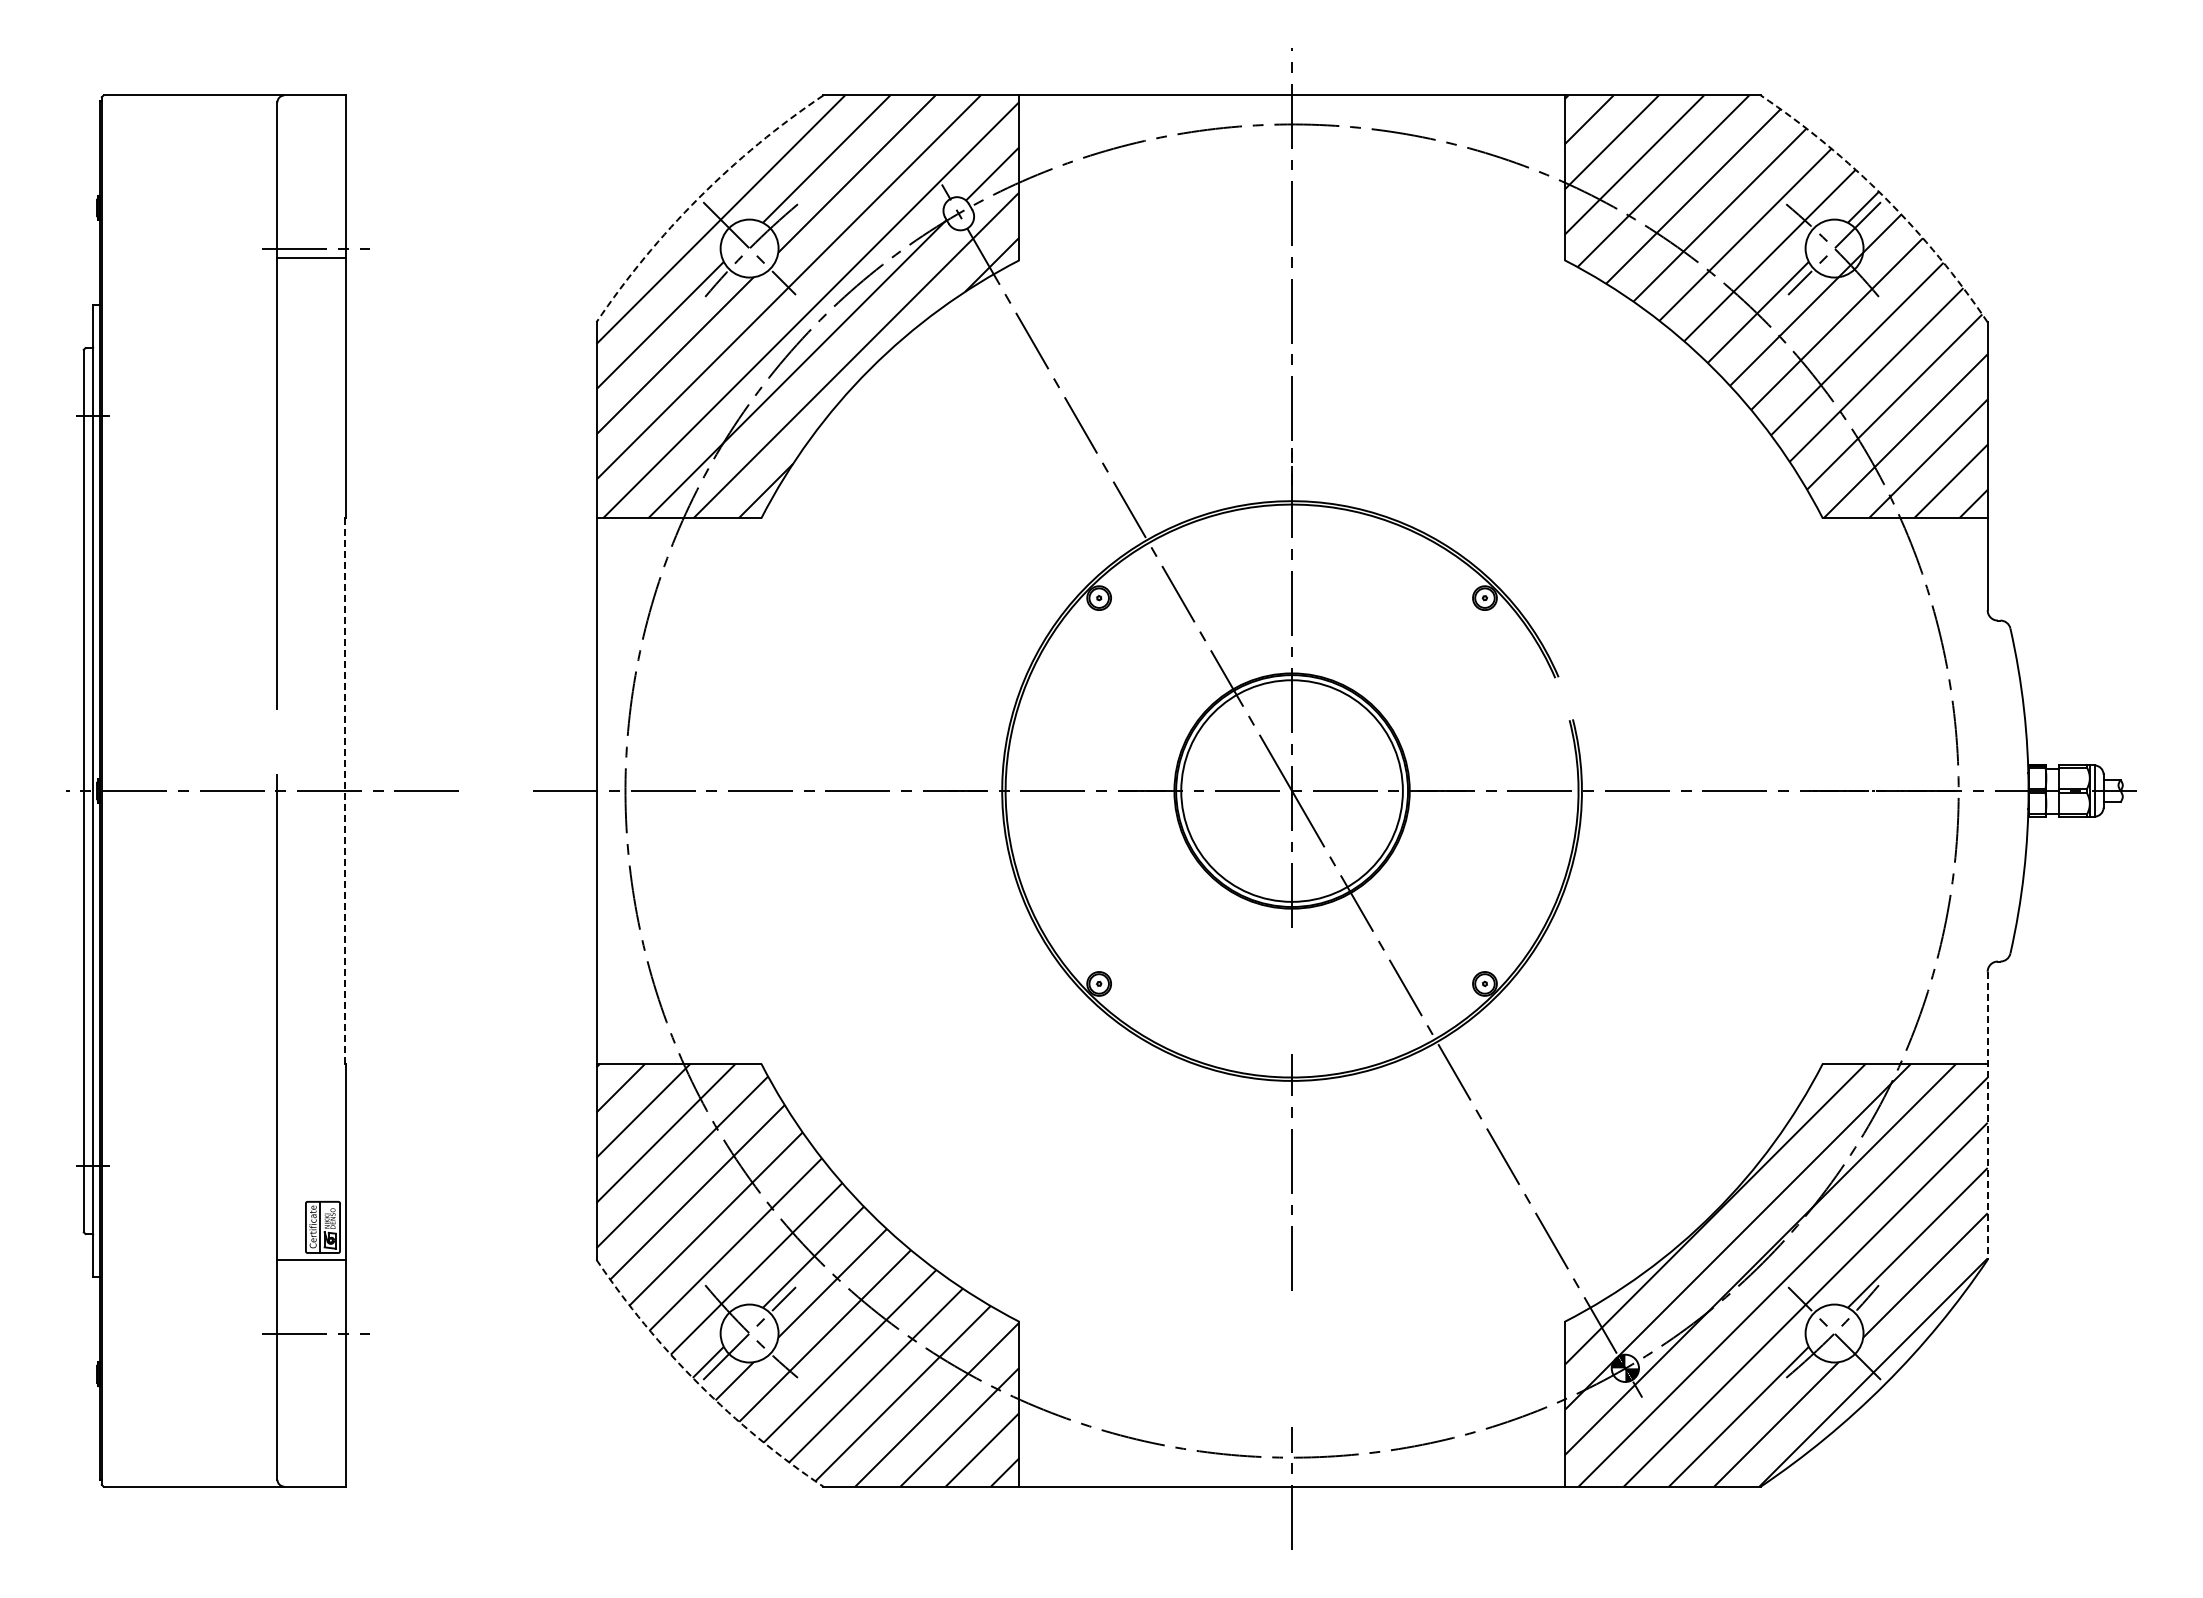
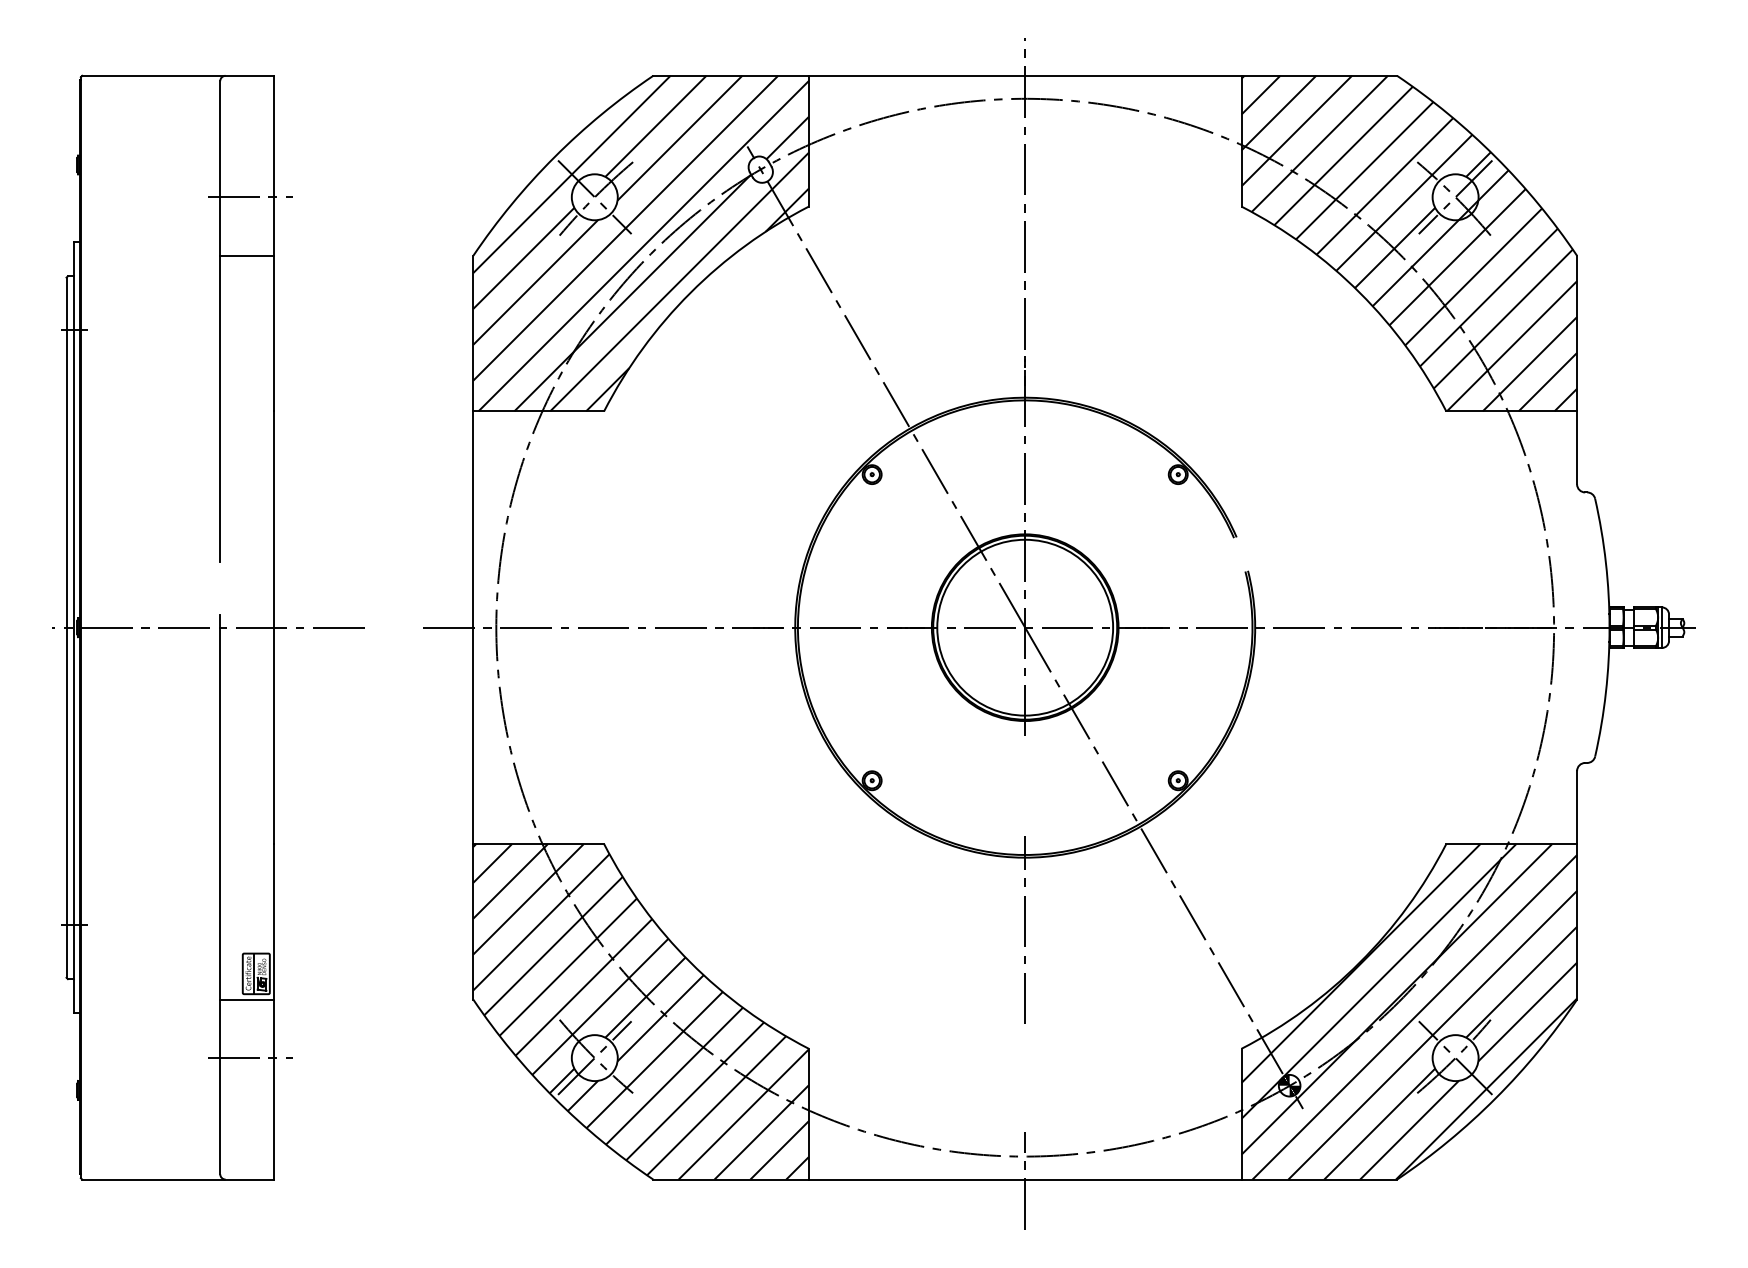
arc: (698, 197) -> (554, 156), dashed -> solid
arc: (1885, 197) -> (1496, 156), dashed -> solid
line: (311, 258) -> (247, 255), moved
line: (344, 791) -> (273, 628), dashed -> solid
line: (1987, 1116) -> (1576, 885), dashed -> solid
arc: (698, 1384) -> (554, 1098), dashed -> solid

